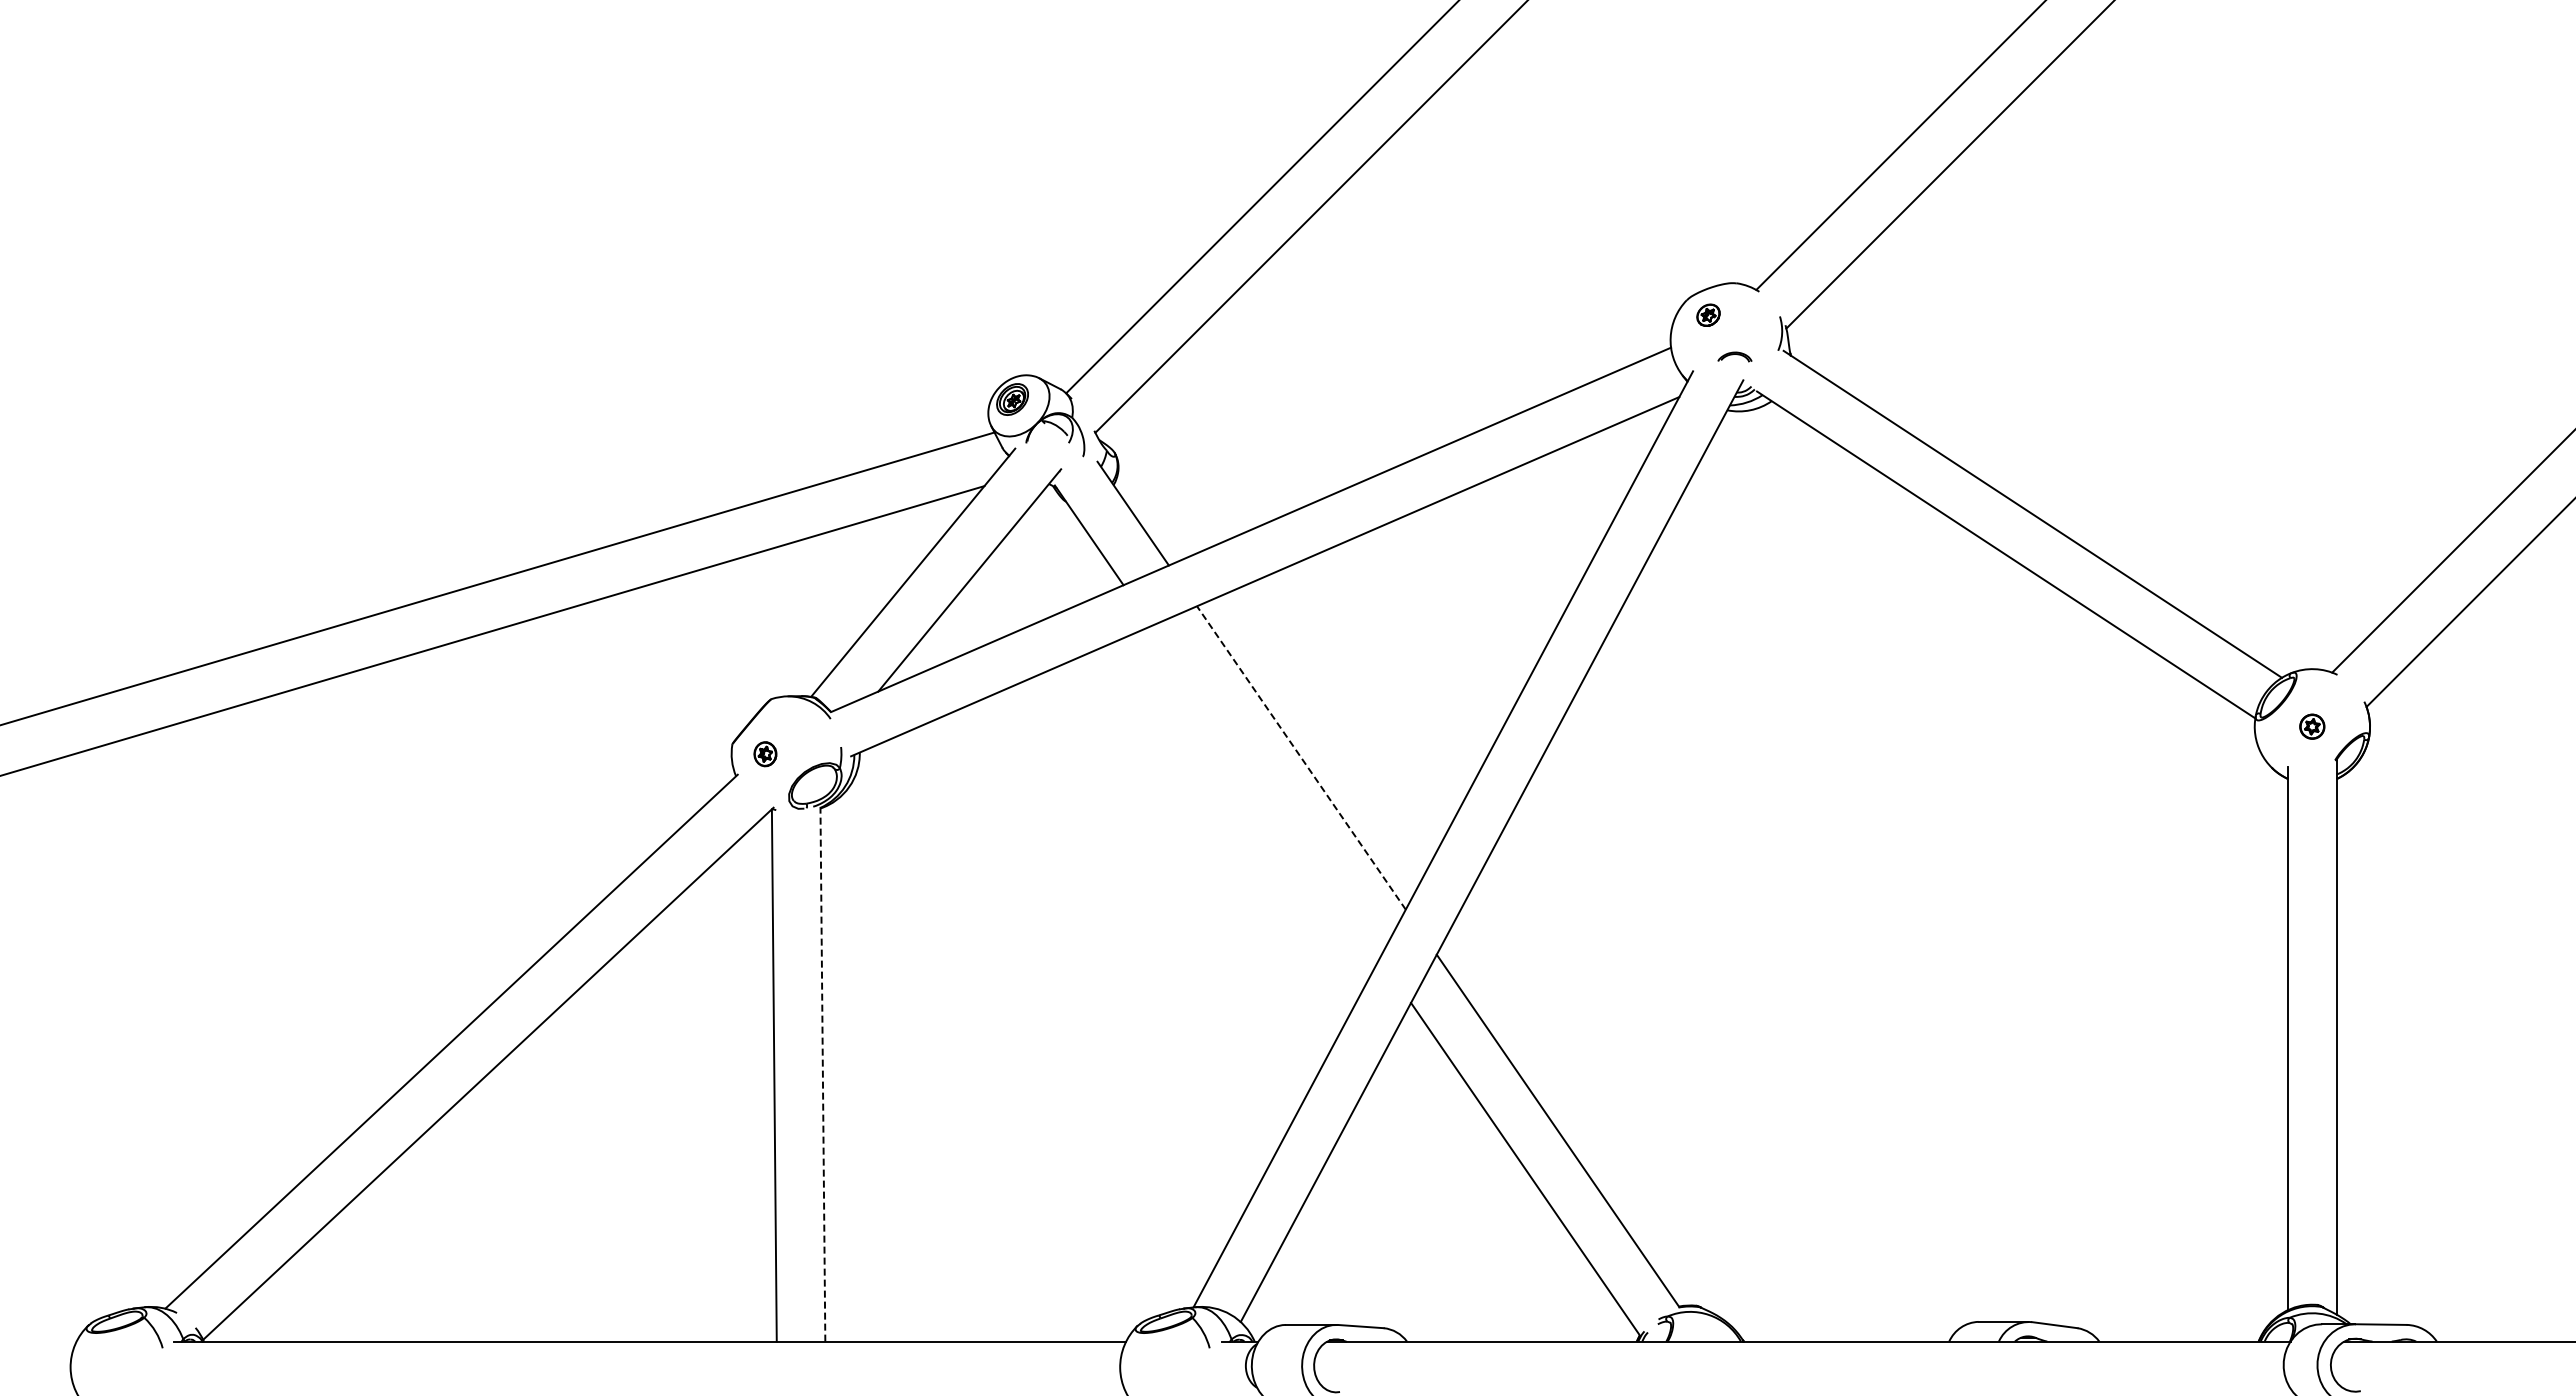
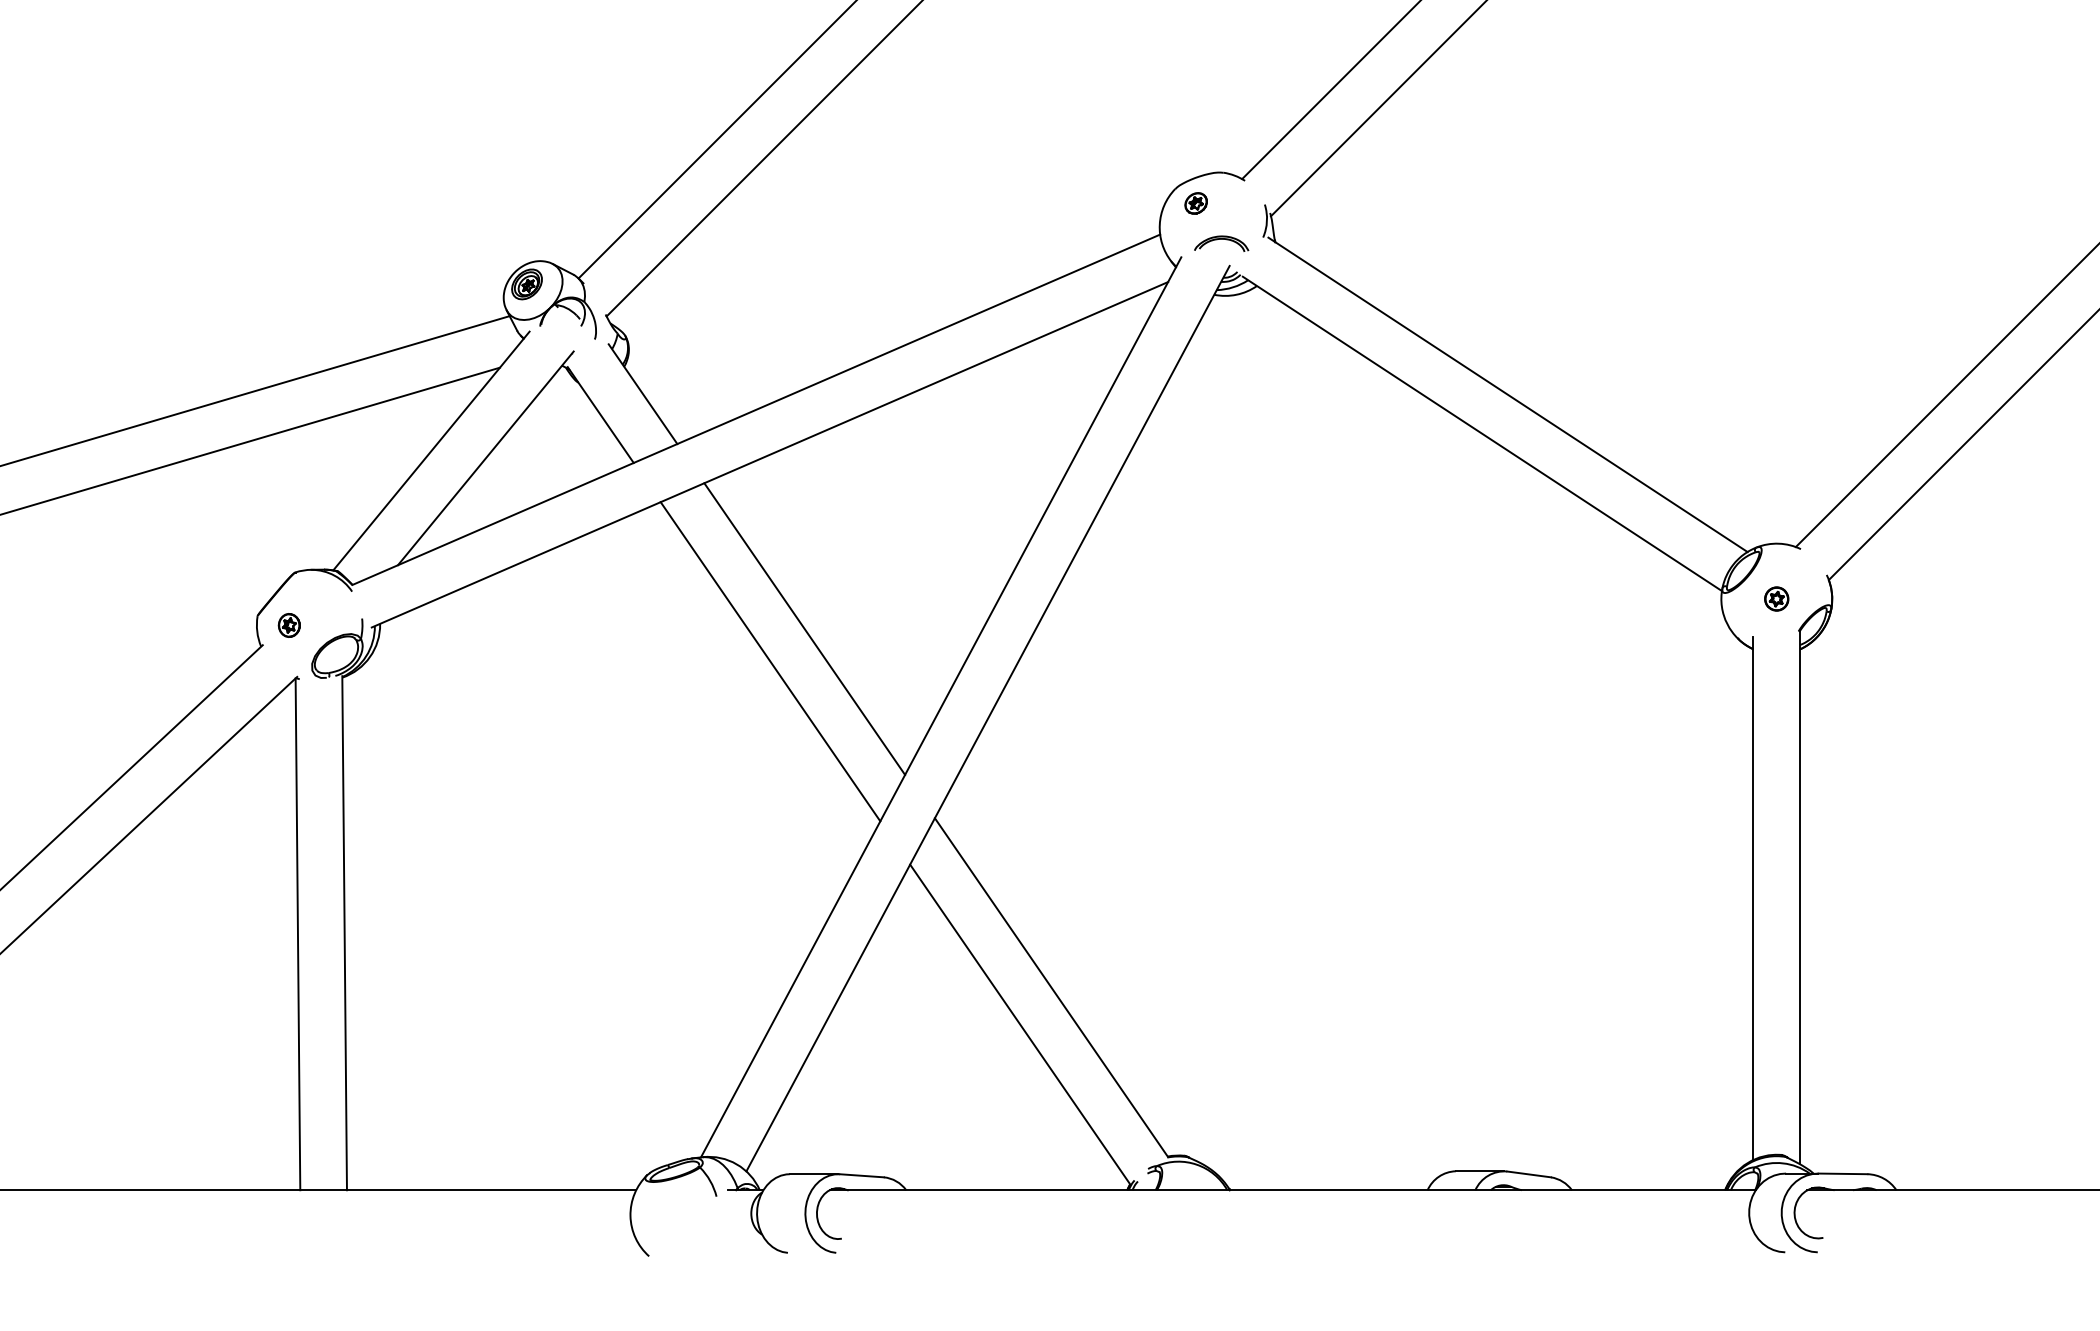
part: (1734, 356) -> (1221, 243), size x1.67
line: (1301, 757) -> (804, 628), dashed -> solid
line: (1265, 791) -> (770, 661), added
line: (822, 1073) -> (344, 932), dashed -> solid

